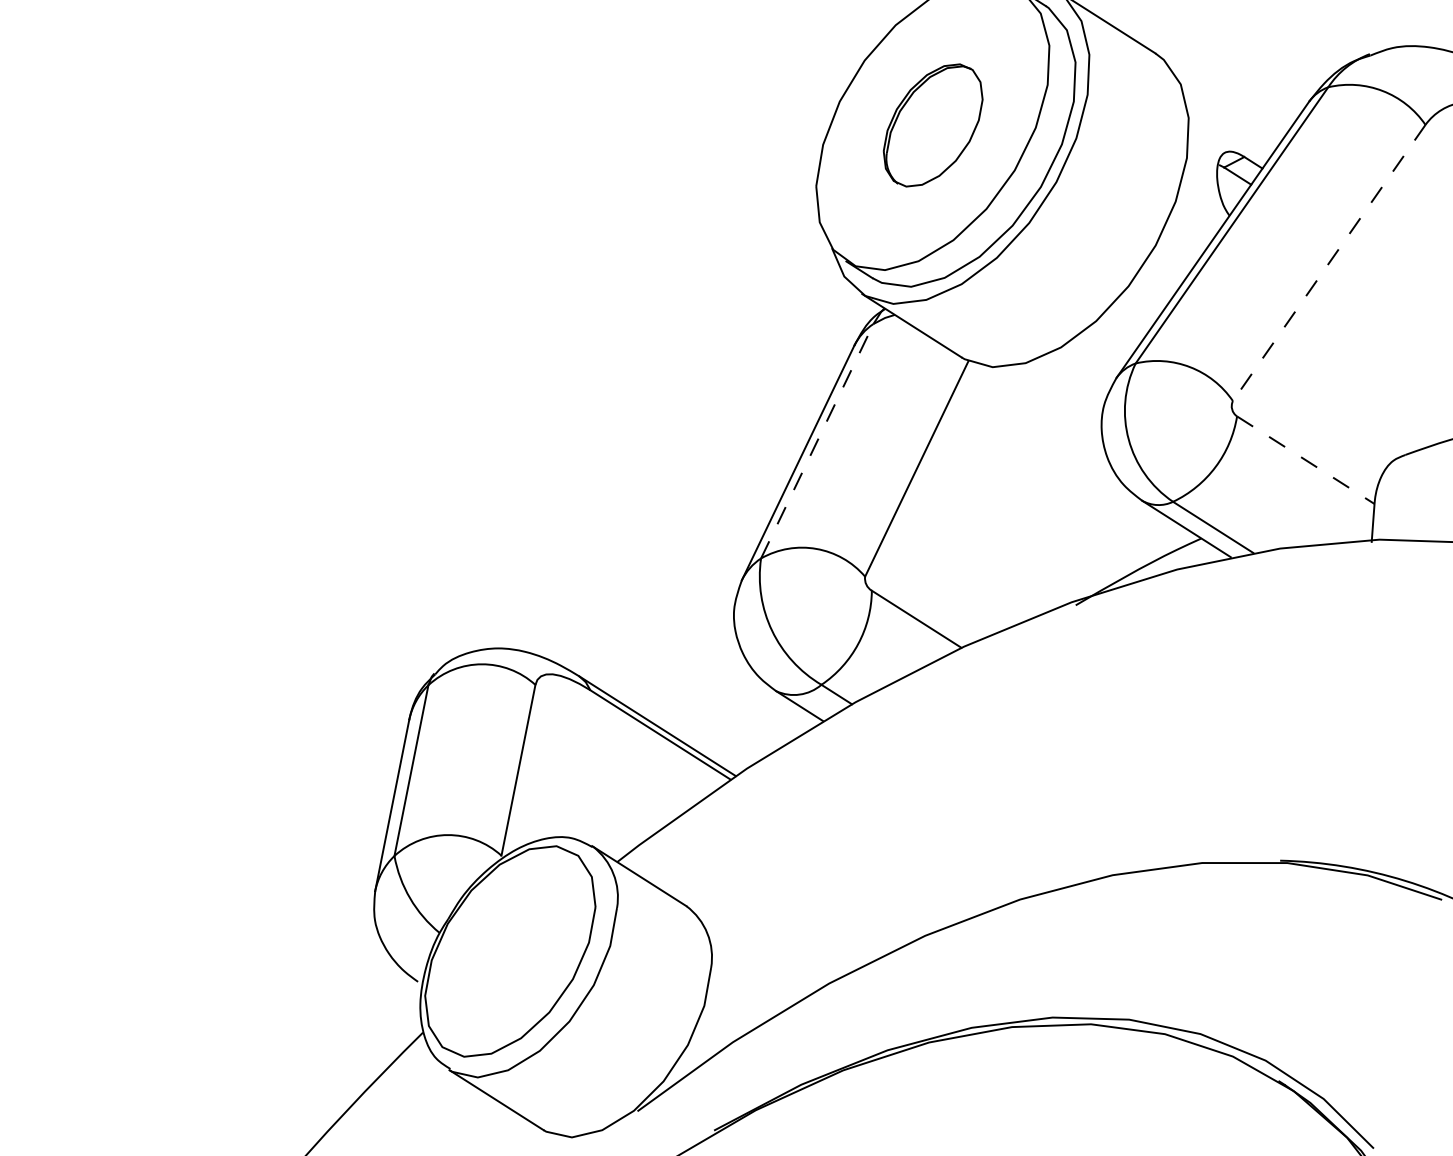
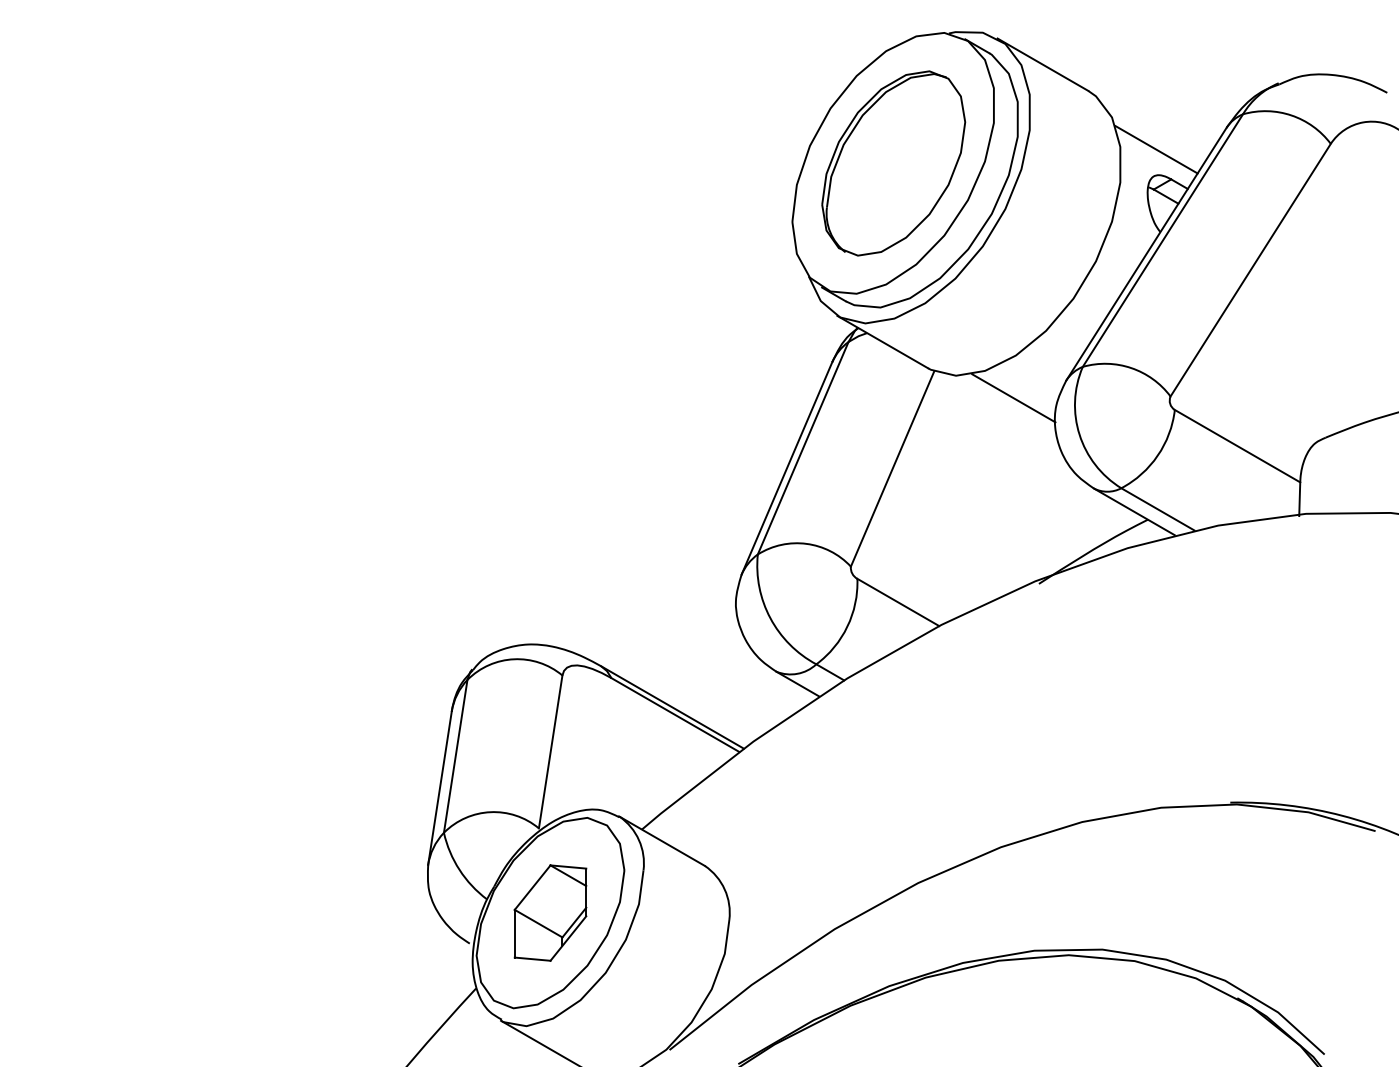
line: (1229, 122) -> (1156, 149), added
part: (932, 125) -> (893, 163), size x1.67
line: (1328, 263) -> (1250, 270), dashed -> solid
line: (1056, 395) -> (1013, 398), added
line: (817, 441) -> (803, 448), dashed -> solid
line: (1305, 460) -> (1237, 446), dashed -> solid
part: (510, 950) -> (550, 912), added

